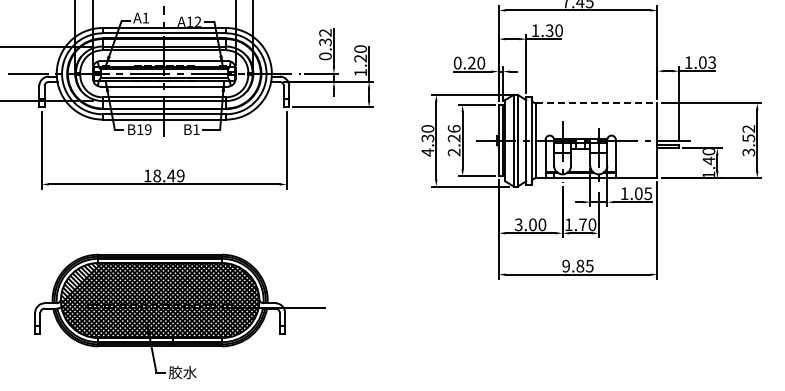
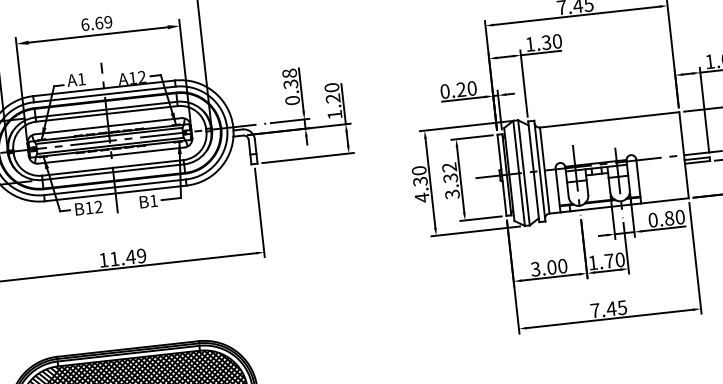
text: (325, 32) -> (289, 73), 0.32 -> 0.38
line: (596, 103) -> (609, 120), dashed -> solid
text: (148, 130) -> (98, 207), 9 -> 2
text: (453, 140) -> (450, 180), 2.26 -> 3.32
text: (157, 175) -> (114, 258), 18.49 -> 11.49
text: (636, 193) -> (666, 218), 1.05 -> 0.80
text: (573, 265) -> (603, 309), 9.85 -> 7.45

